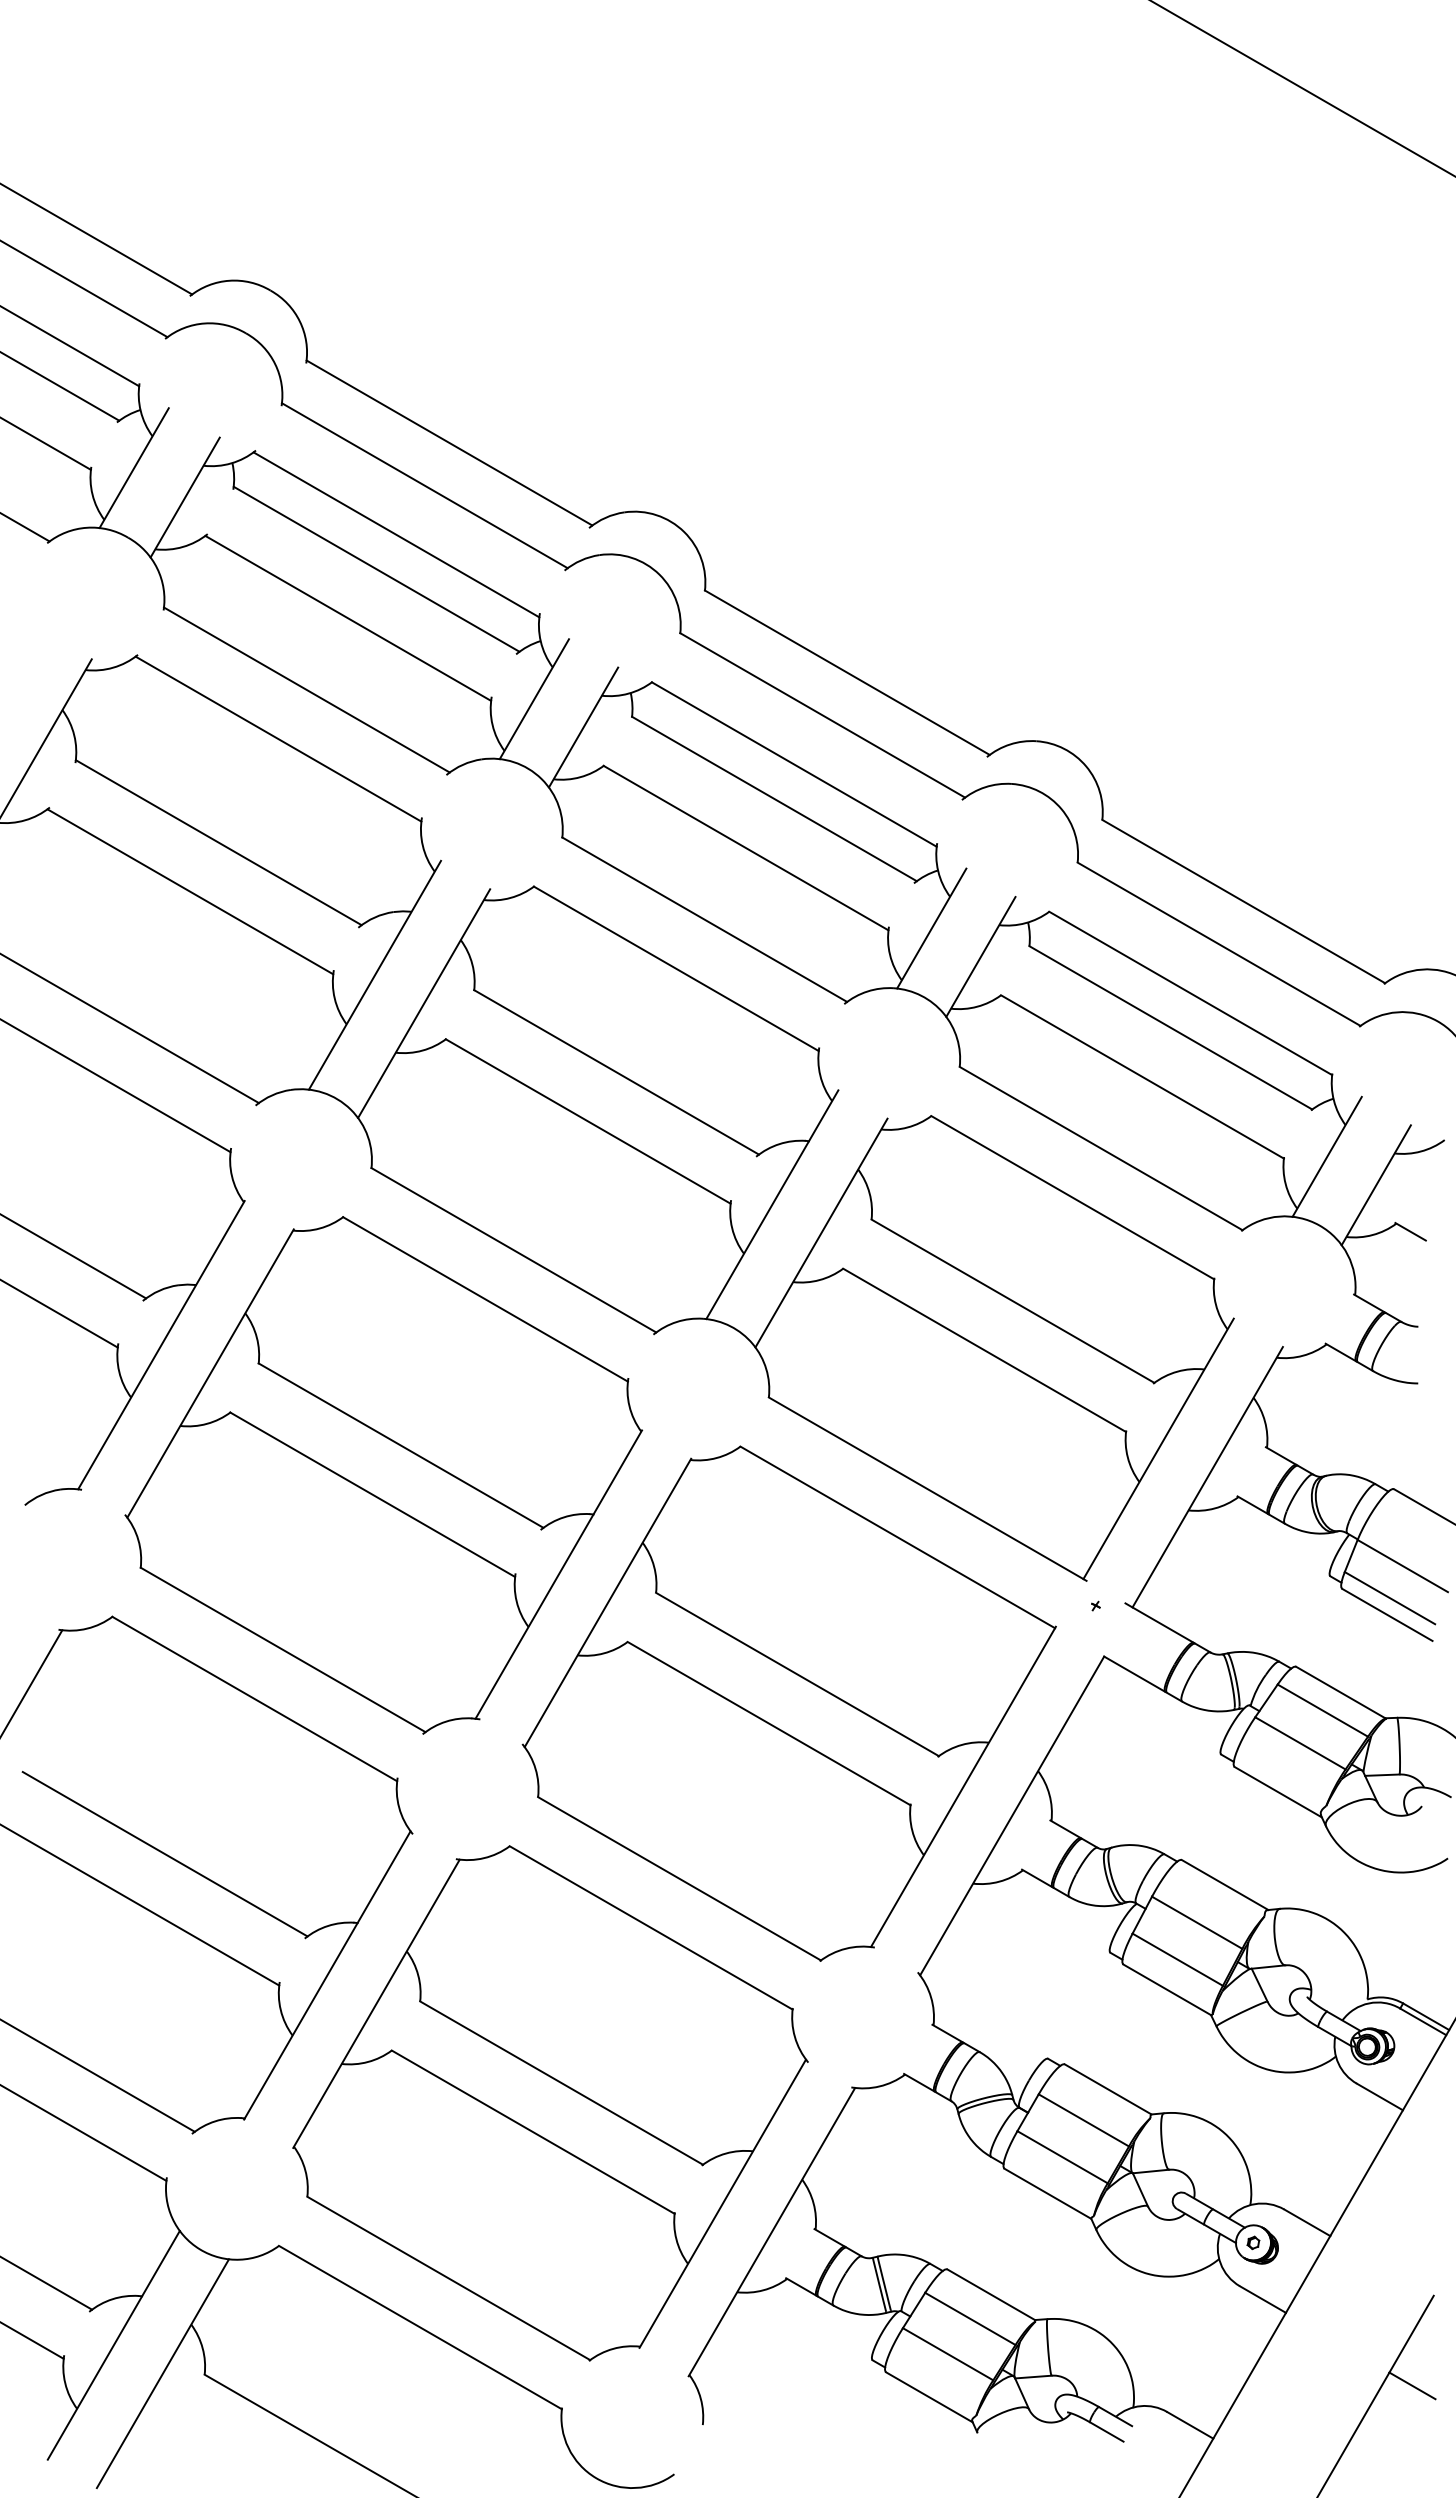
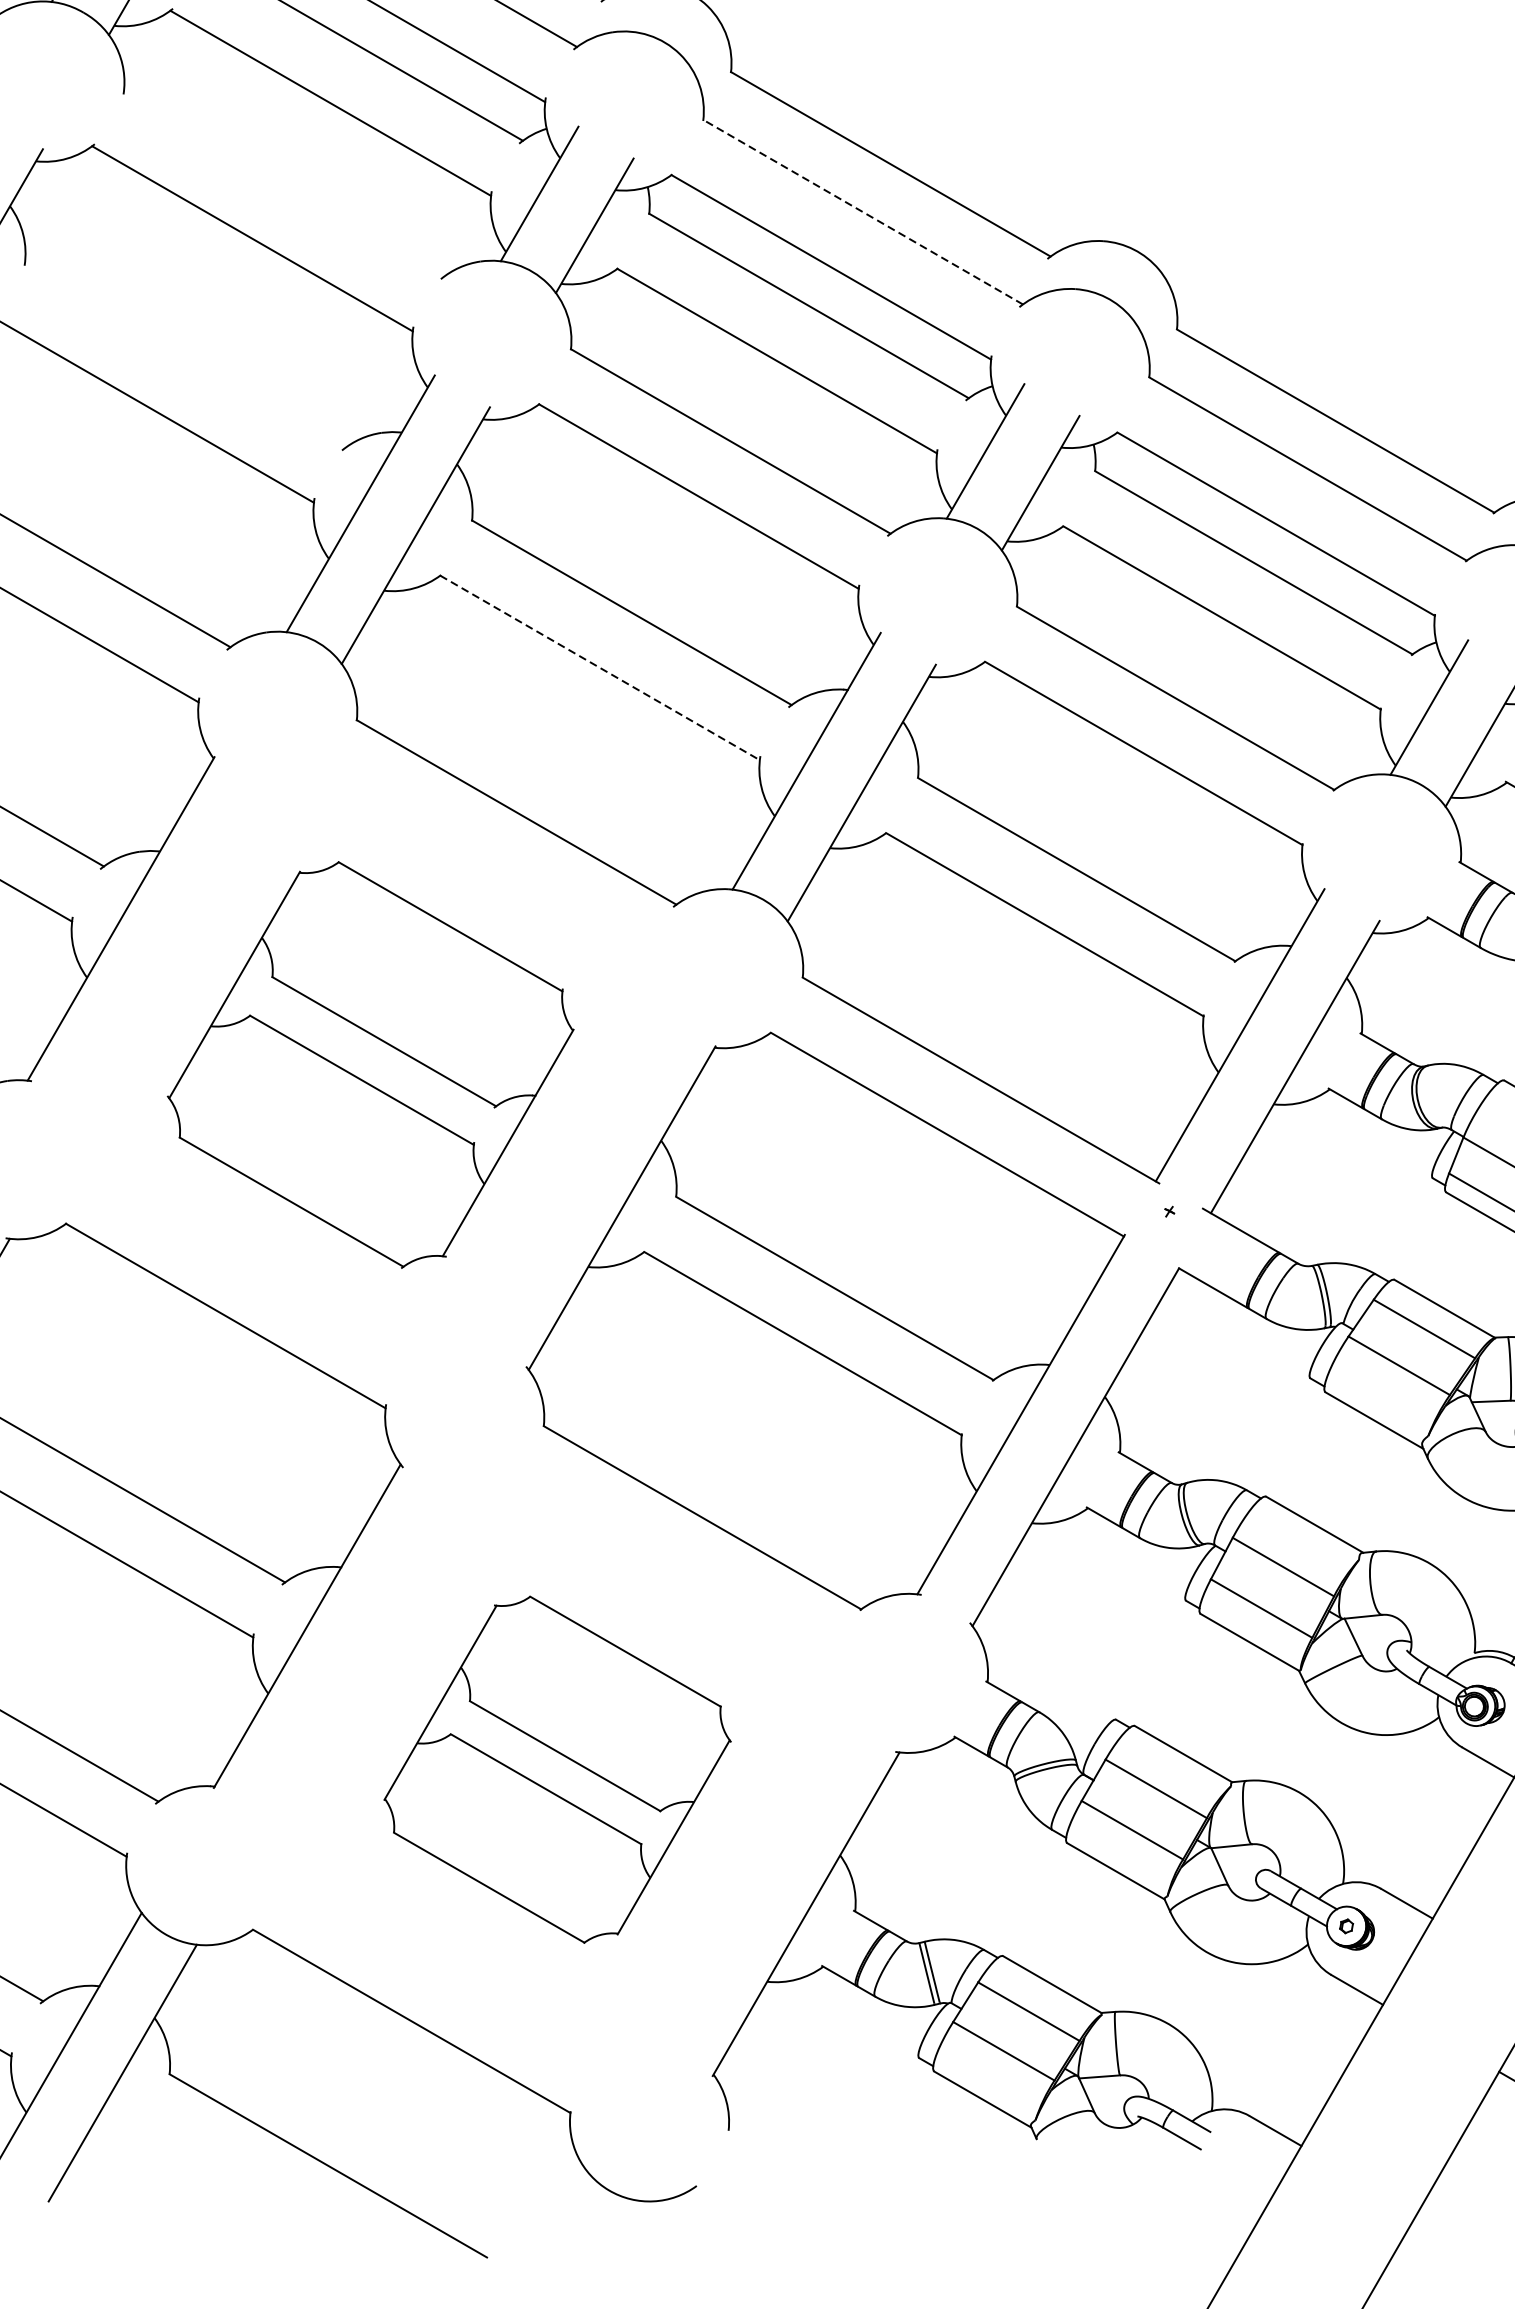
line: (306, 689) -> (283, 183), removed
line: (822, 715) -> (862, 212), solid -> dashed
line: (218, 842) -> (185, 354), removed
line: (588, 1121) -> (600, 667), solid -> dashed
part: (383, 1475) -> (370, 1065), size x0.7
part: (550, 2103) -> (557, 1769), size x0.6

